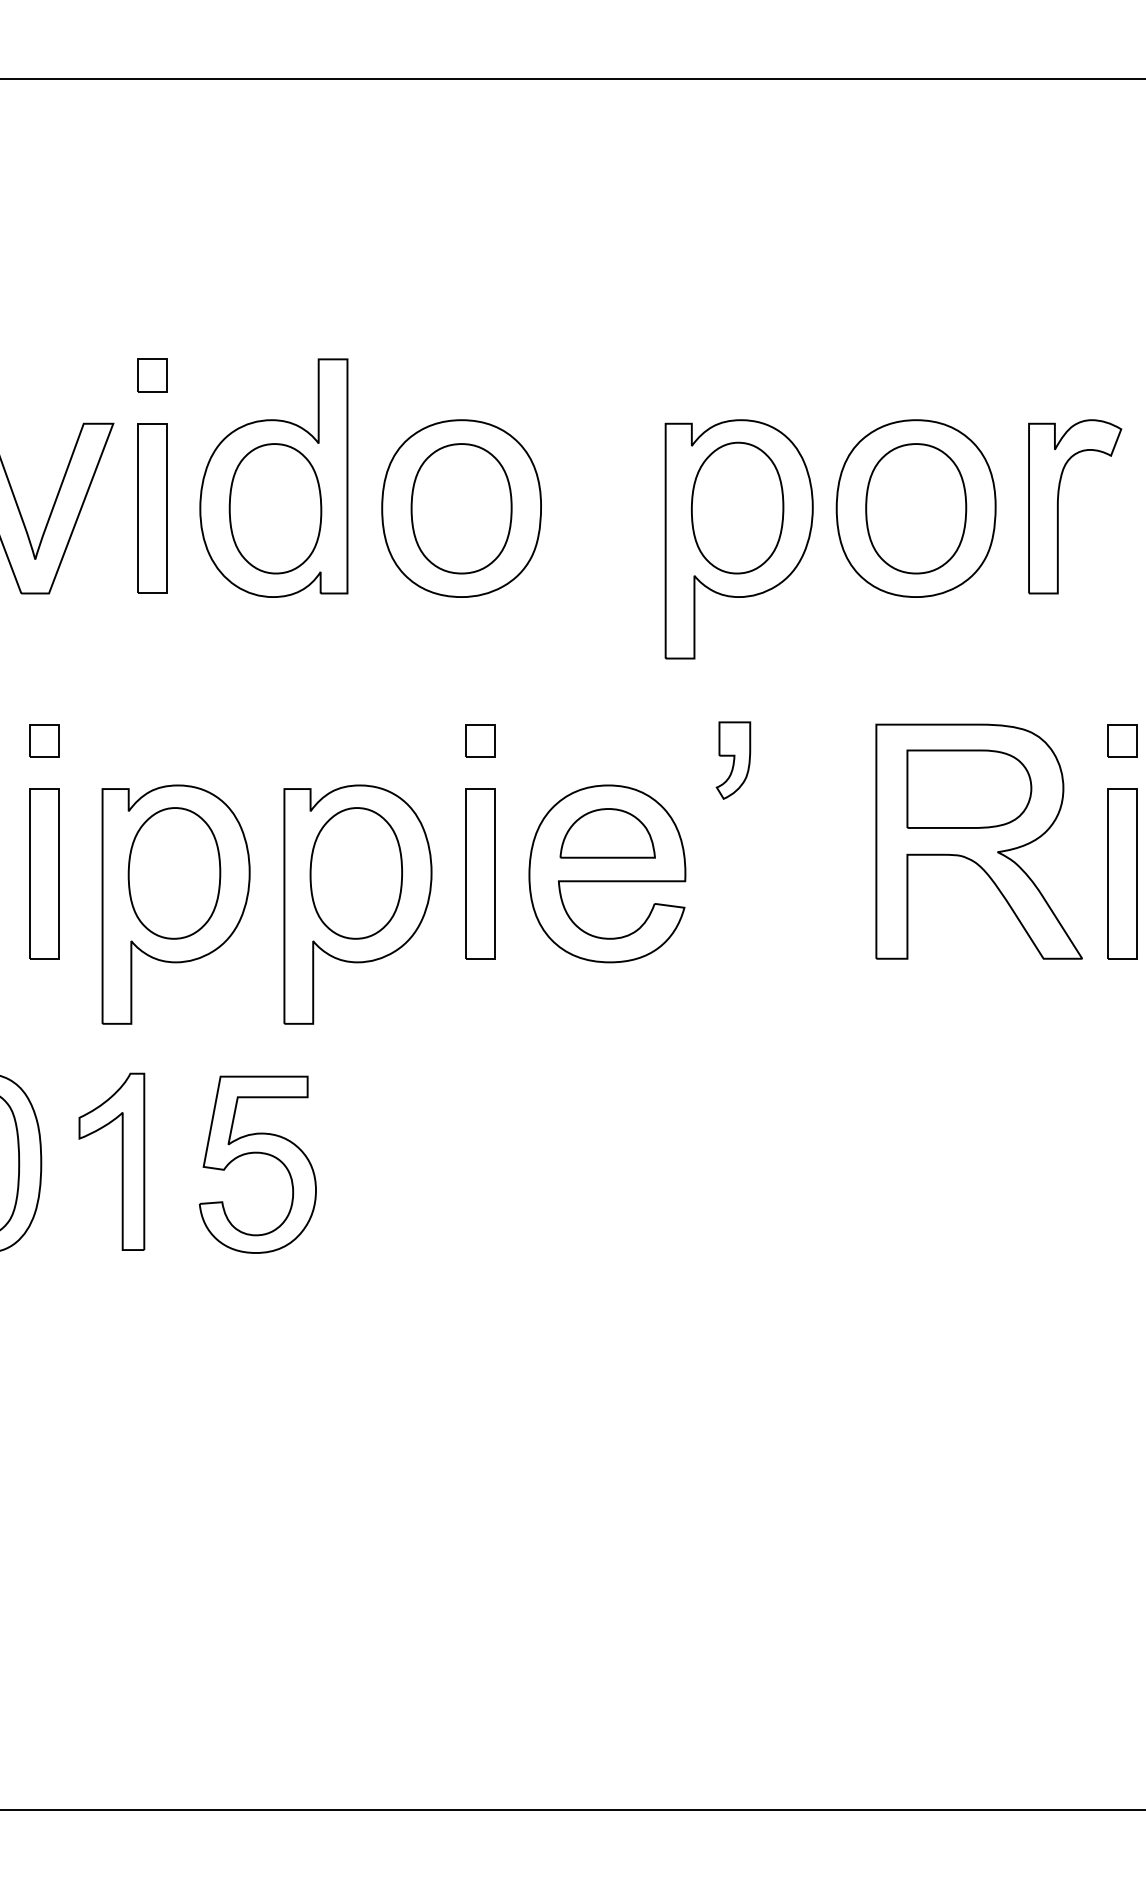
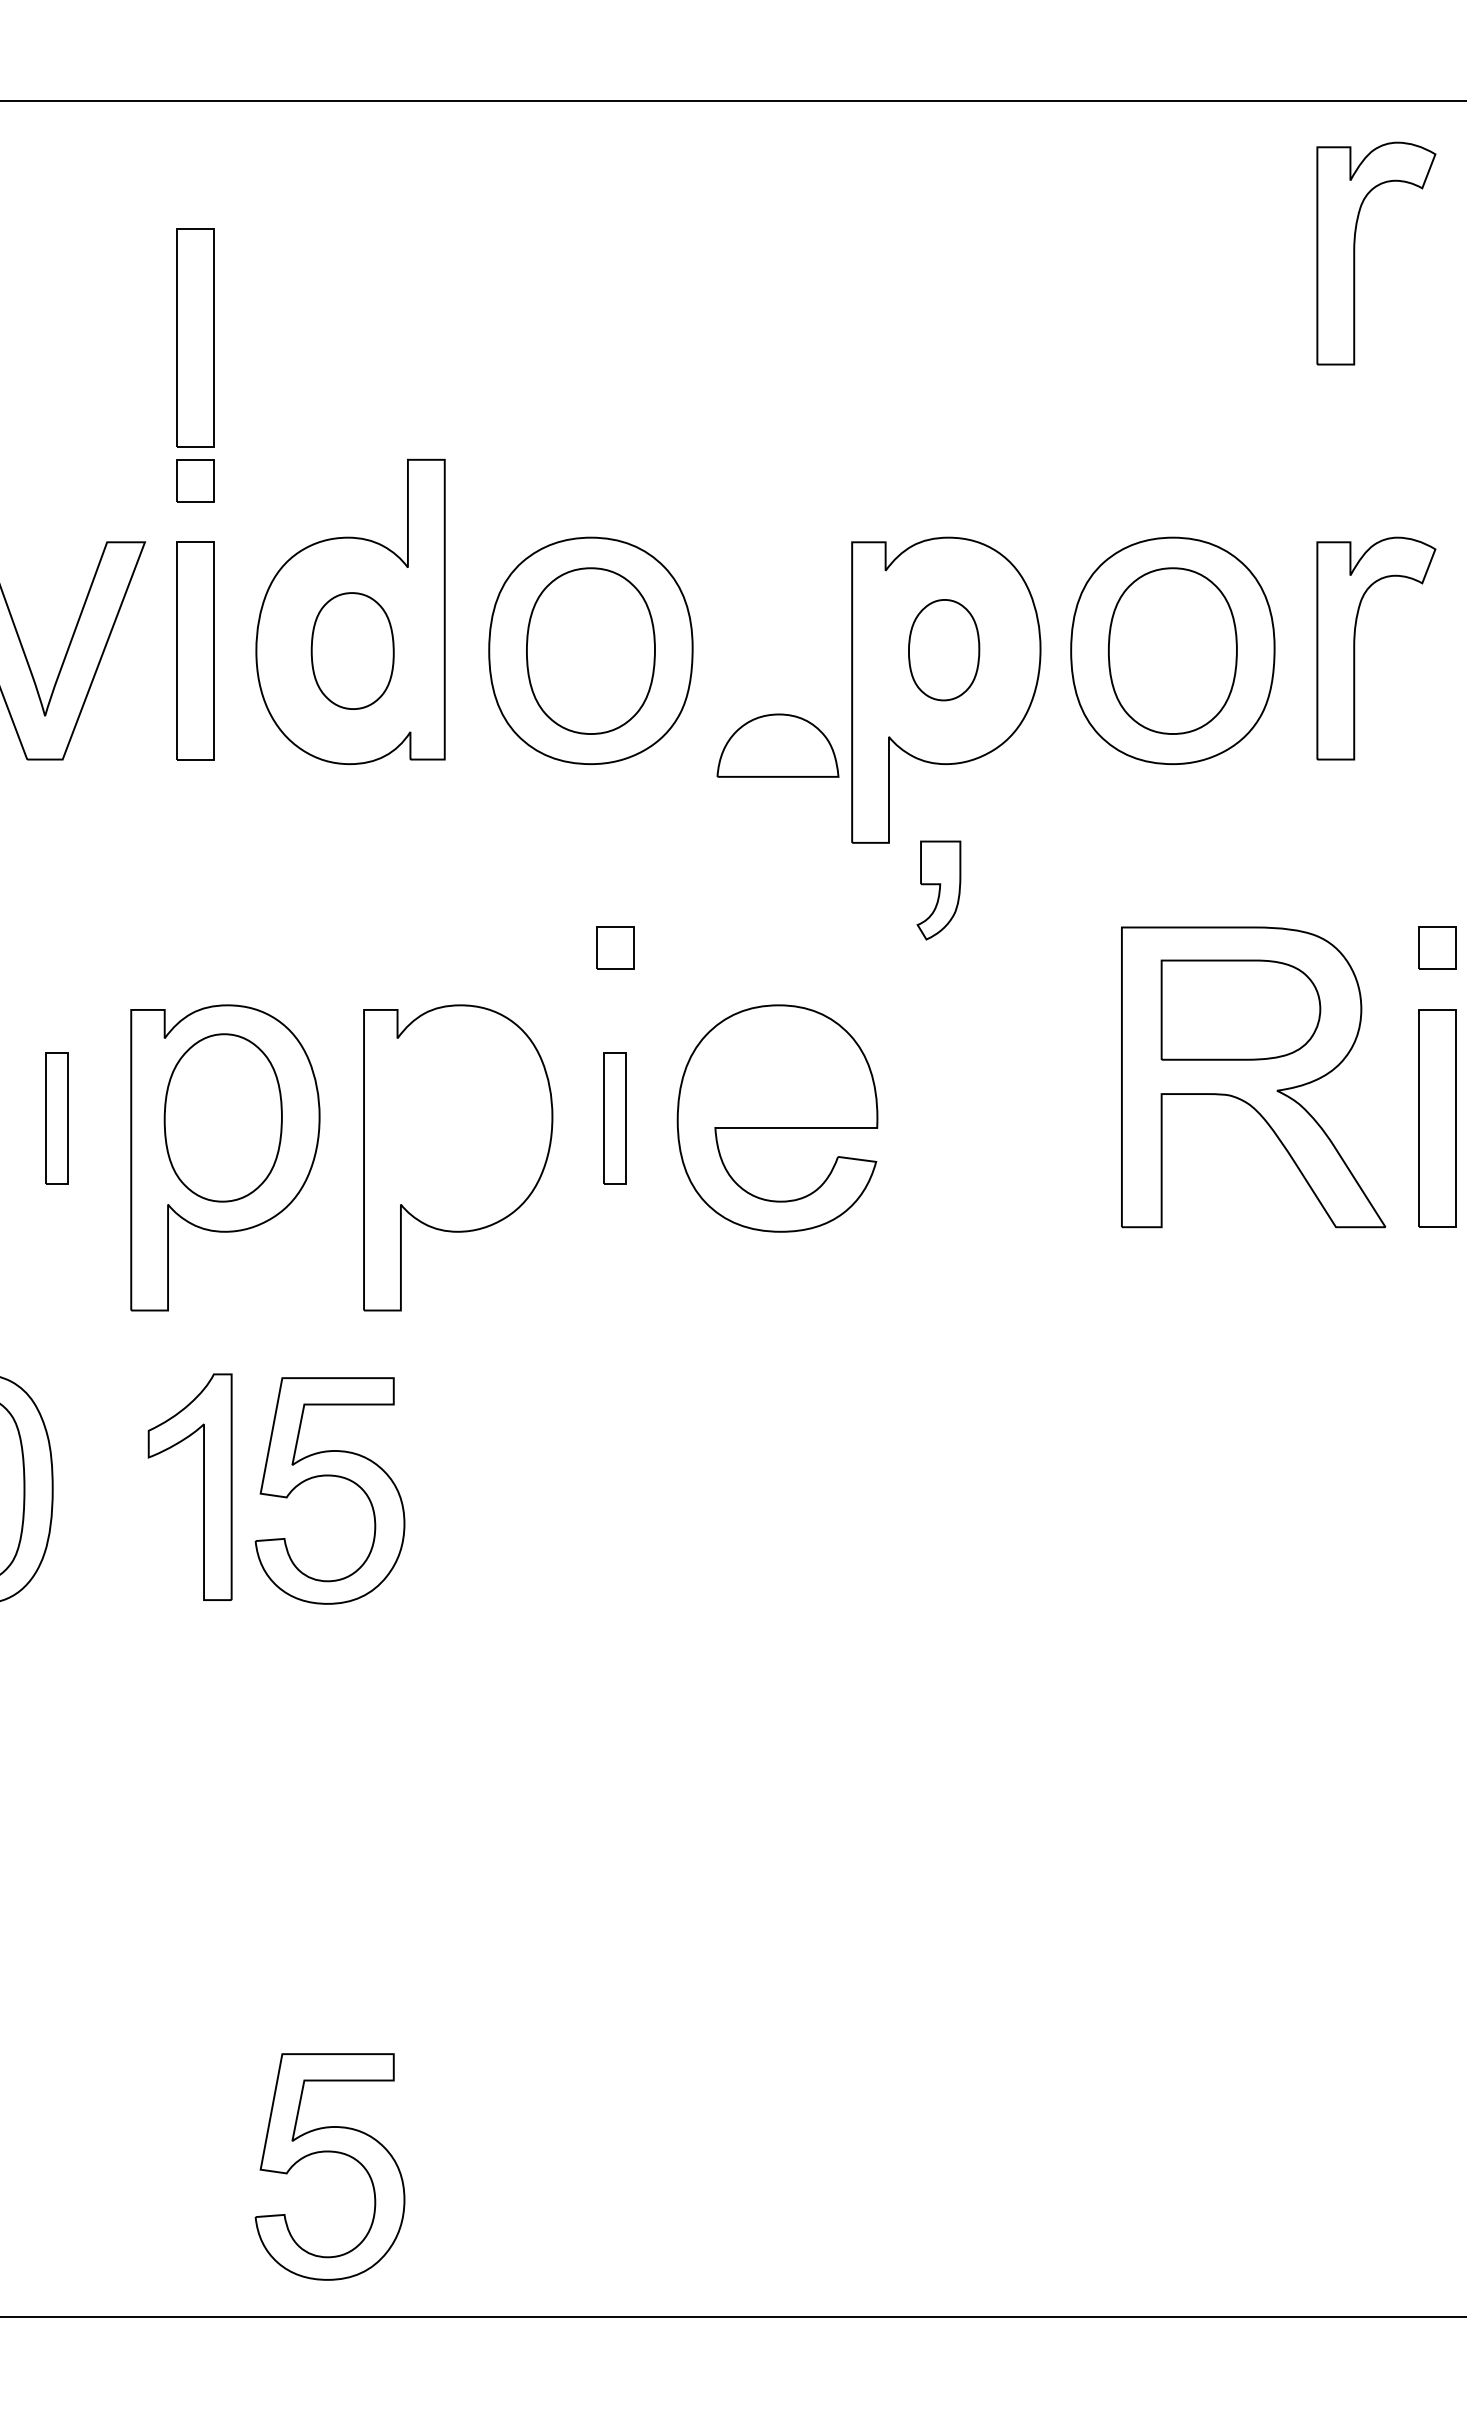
part: (1058, 198) -> (1355, 253), added
part: (152, 263) -> (195, 337), added
part: (737, 507) -> (943, 649), size x0.6
part: (275, 508) -> (352, 650), size x0.7
part: (44, 740) -> (56, 947), removed
part: (733, 760) -> (938, 890), moved
part: (607, 833) -> (777, 745), moved
part: (44, 873) -> (56, 1118), size x0.6
part: (355, 873) -> (455, 1117), removed
part: (480, 873) -> (615, 1118), size x0.6
part: (122, 1161) -> (203, 1486), moved
part: (257, 1681) -> (329, 2152), added

